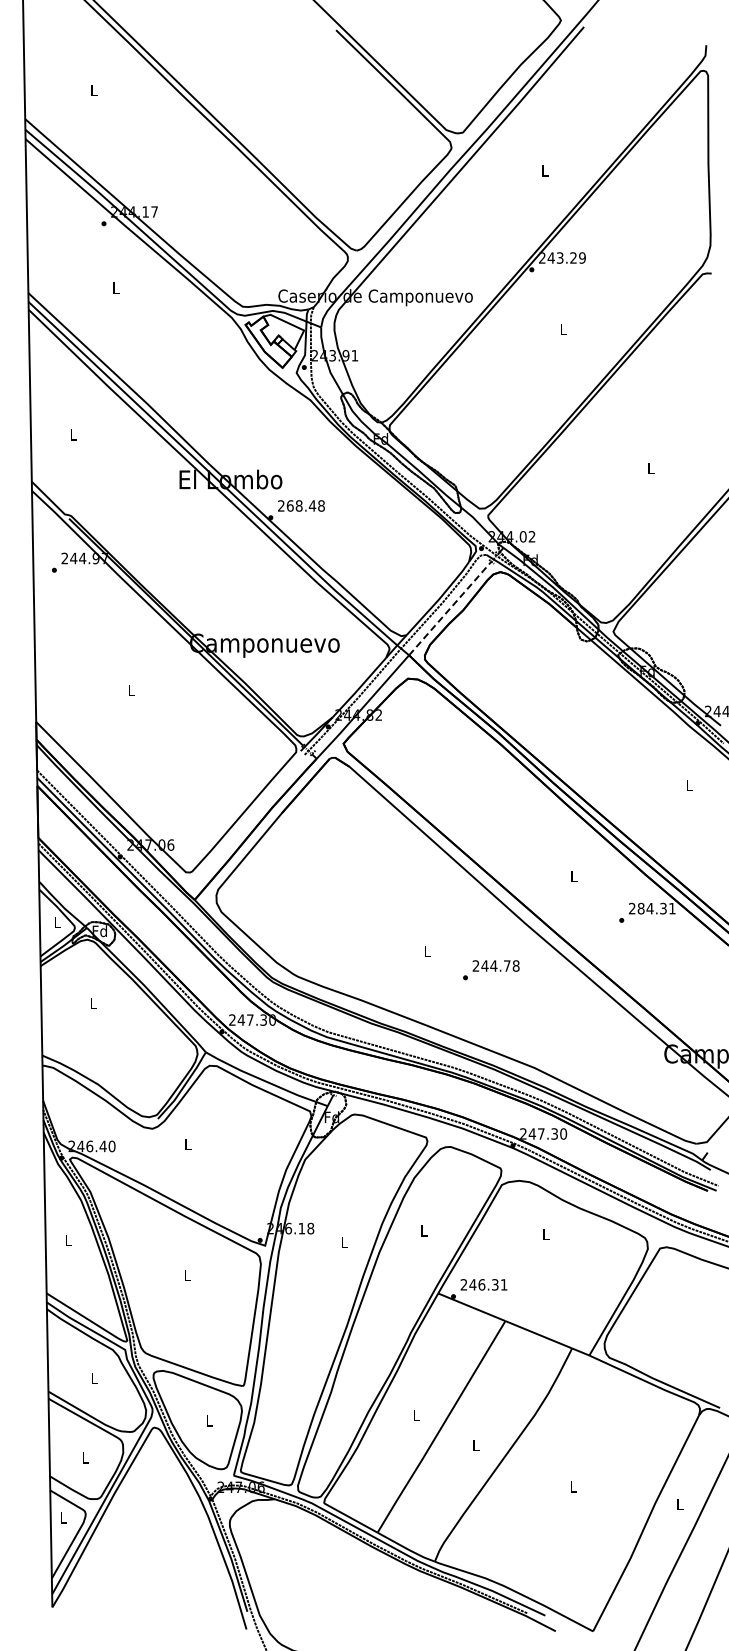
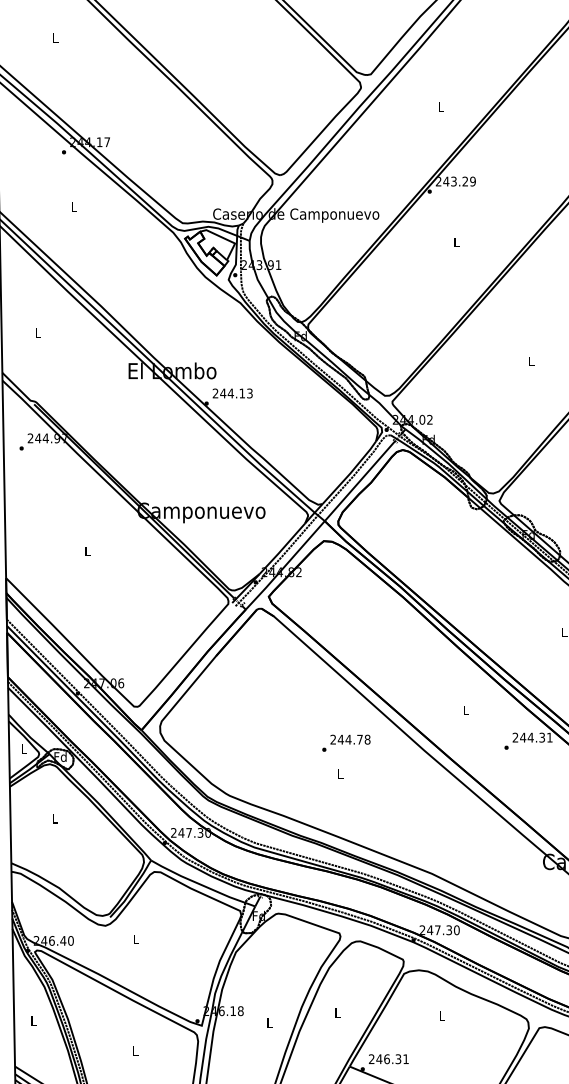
text: (305, 505) -> (236, 393), 268.48 -> 244.13
line: (450, 608) -> (360, 481), dashed -> solid
text: (640, 908) -> (522, 737), 284.31 -> 244.31
text: (491, 970) -> (346, 743), moved

